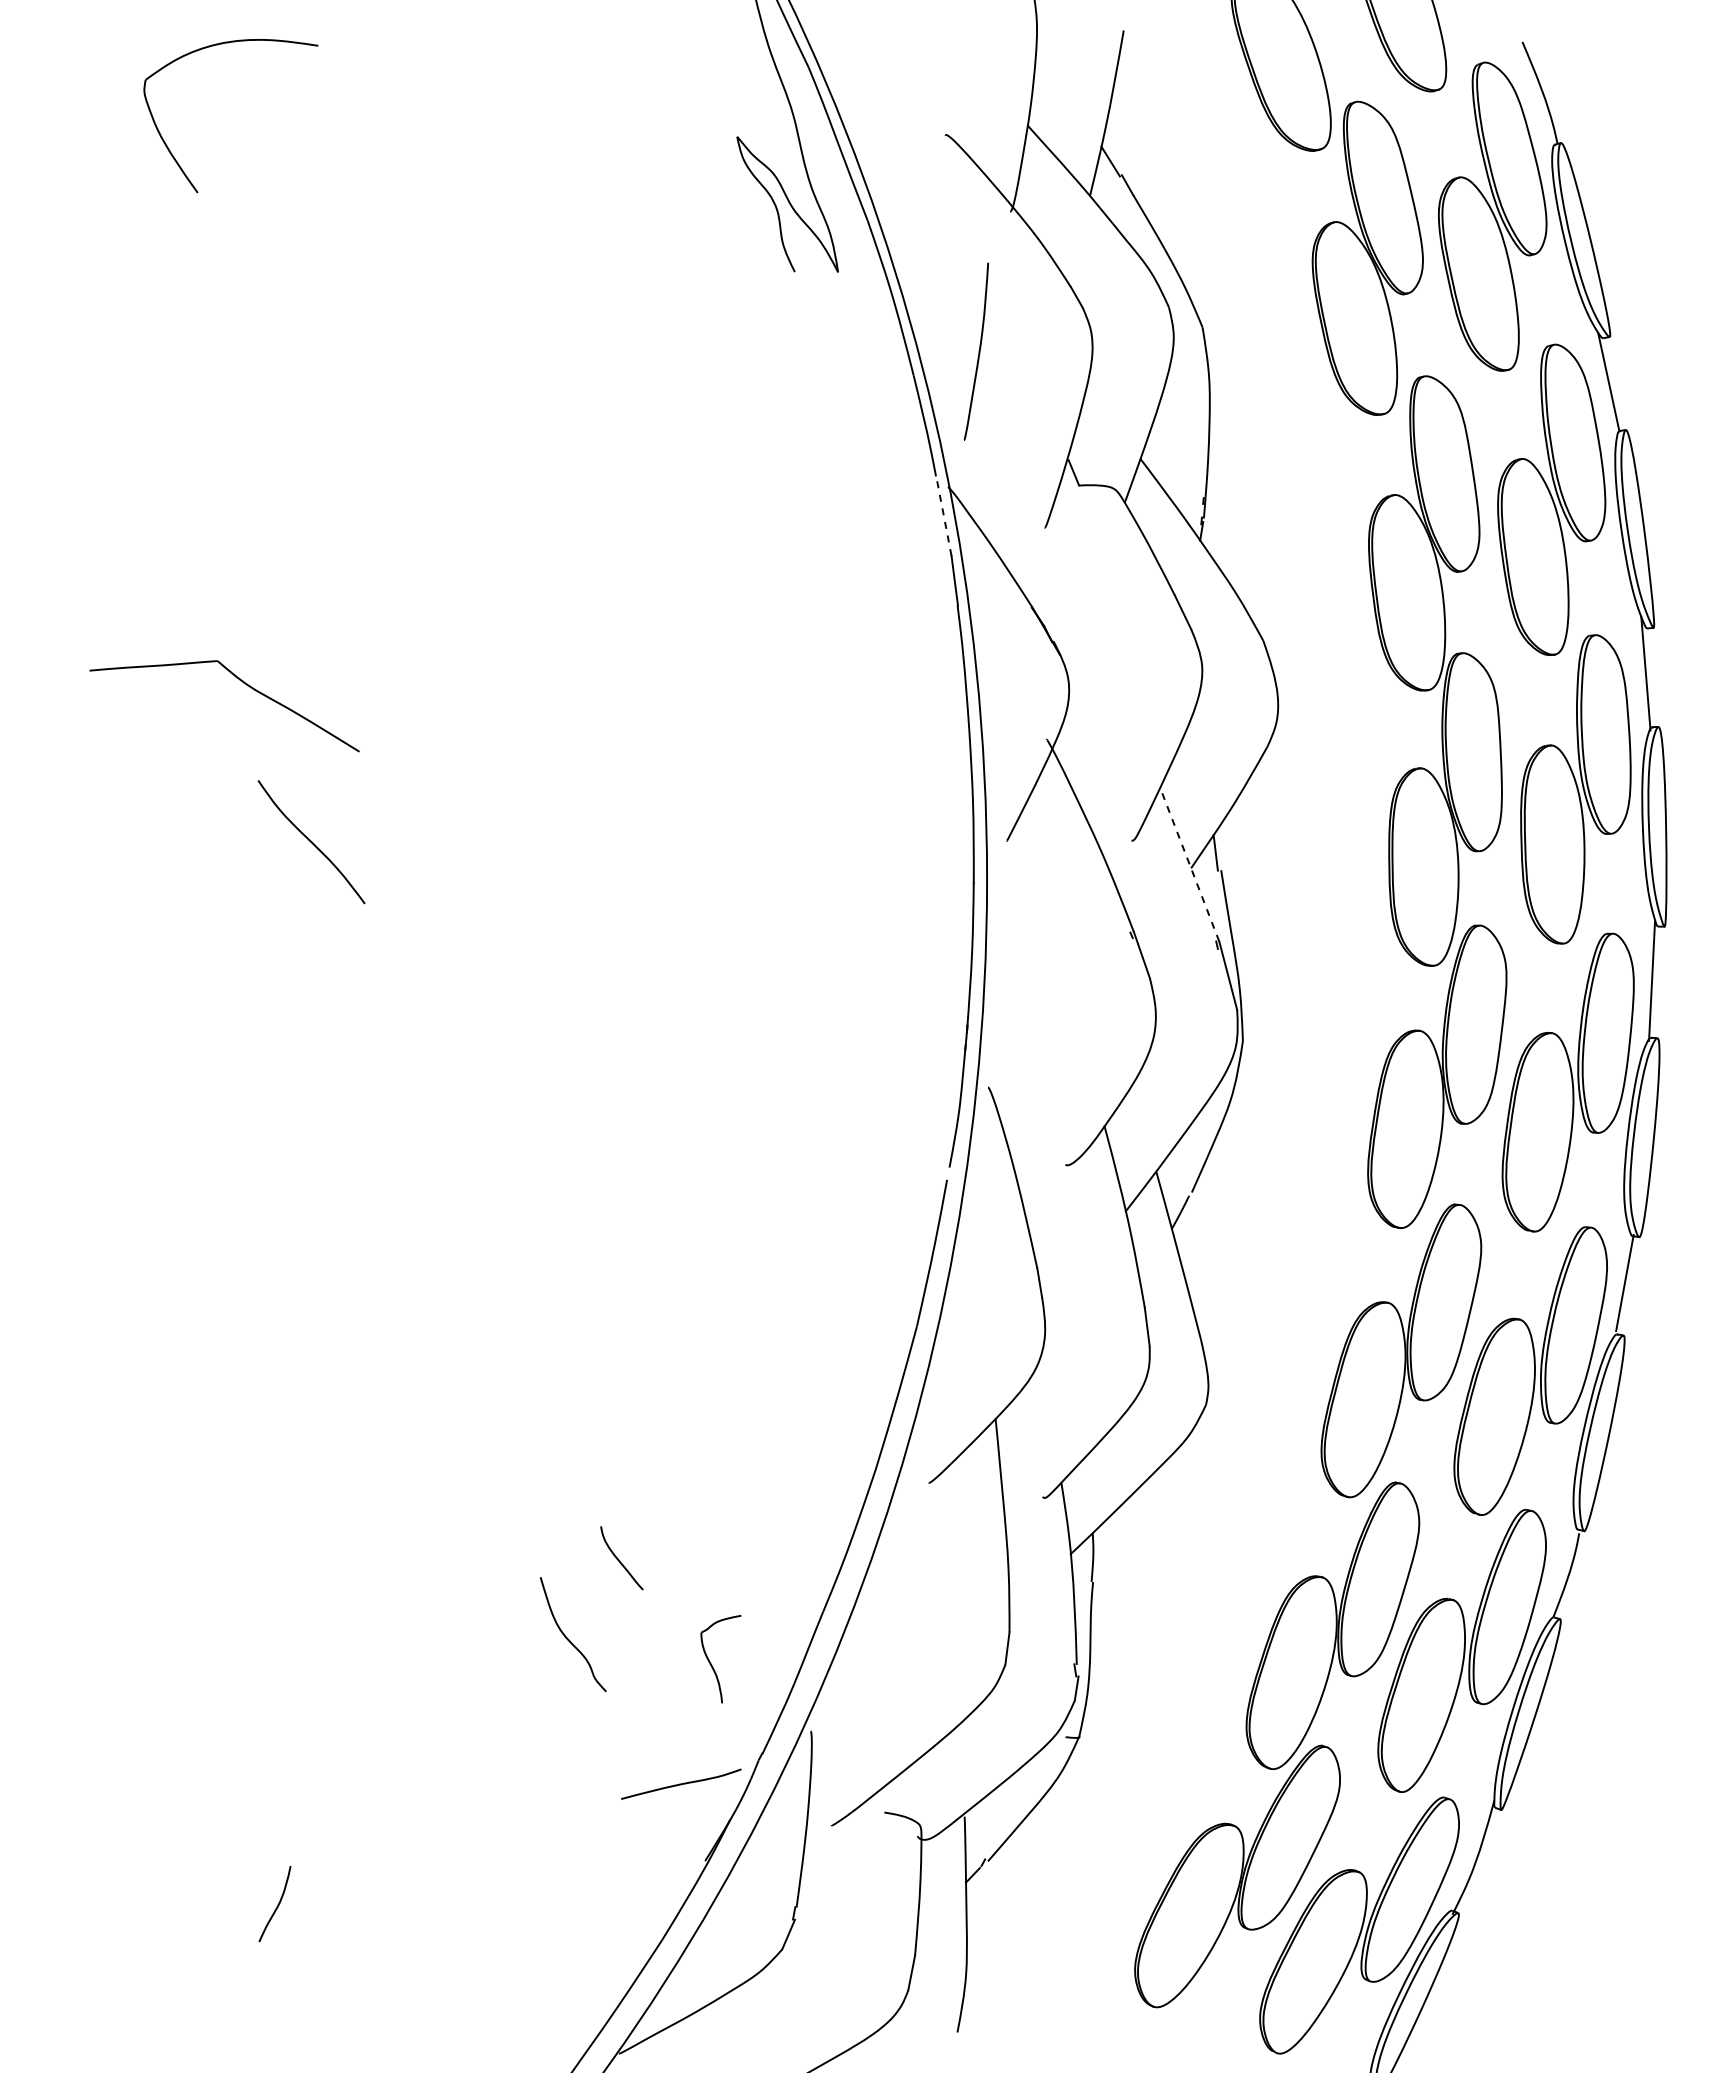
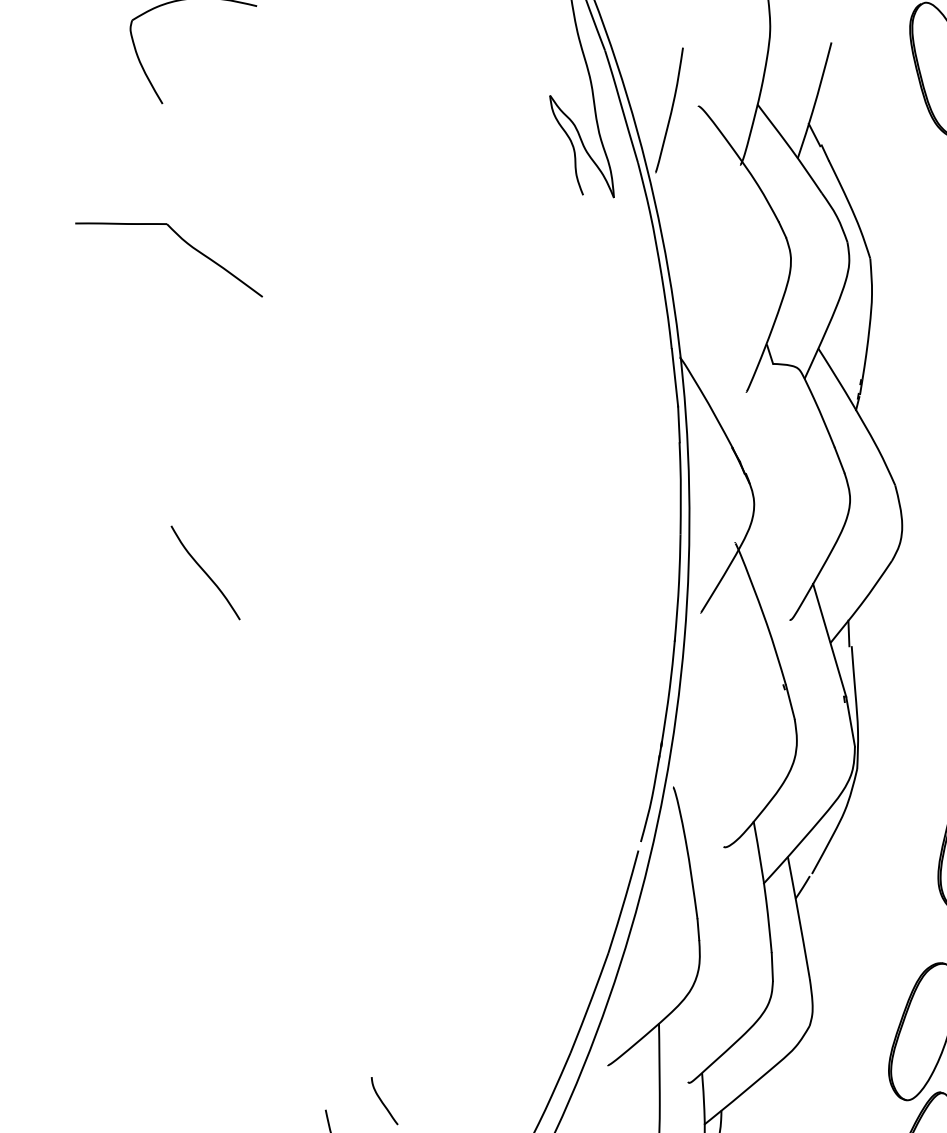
curve: (978, 351) -> (670, 110), moved
line: (943, 516) -> (674, 378), dashed -> solid
part: (243, 683) -> (184, 241), moved
line: (1189, 864) -> (829, 640), dashed -> solid

